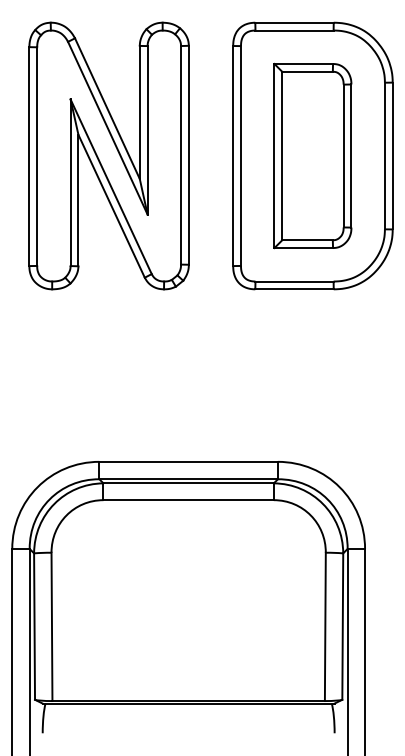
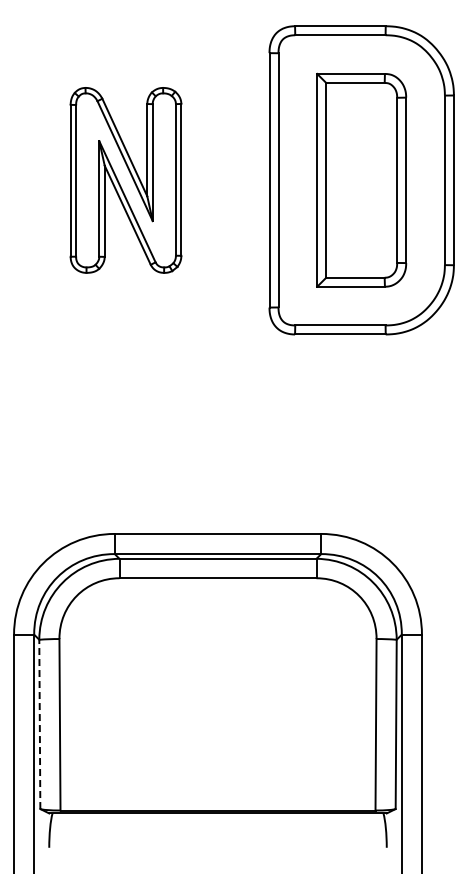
part: (108, 156) -> (125, 180), size x0.6
line: (34, 626) -> (39, 724), solid -> dashed

